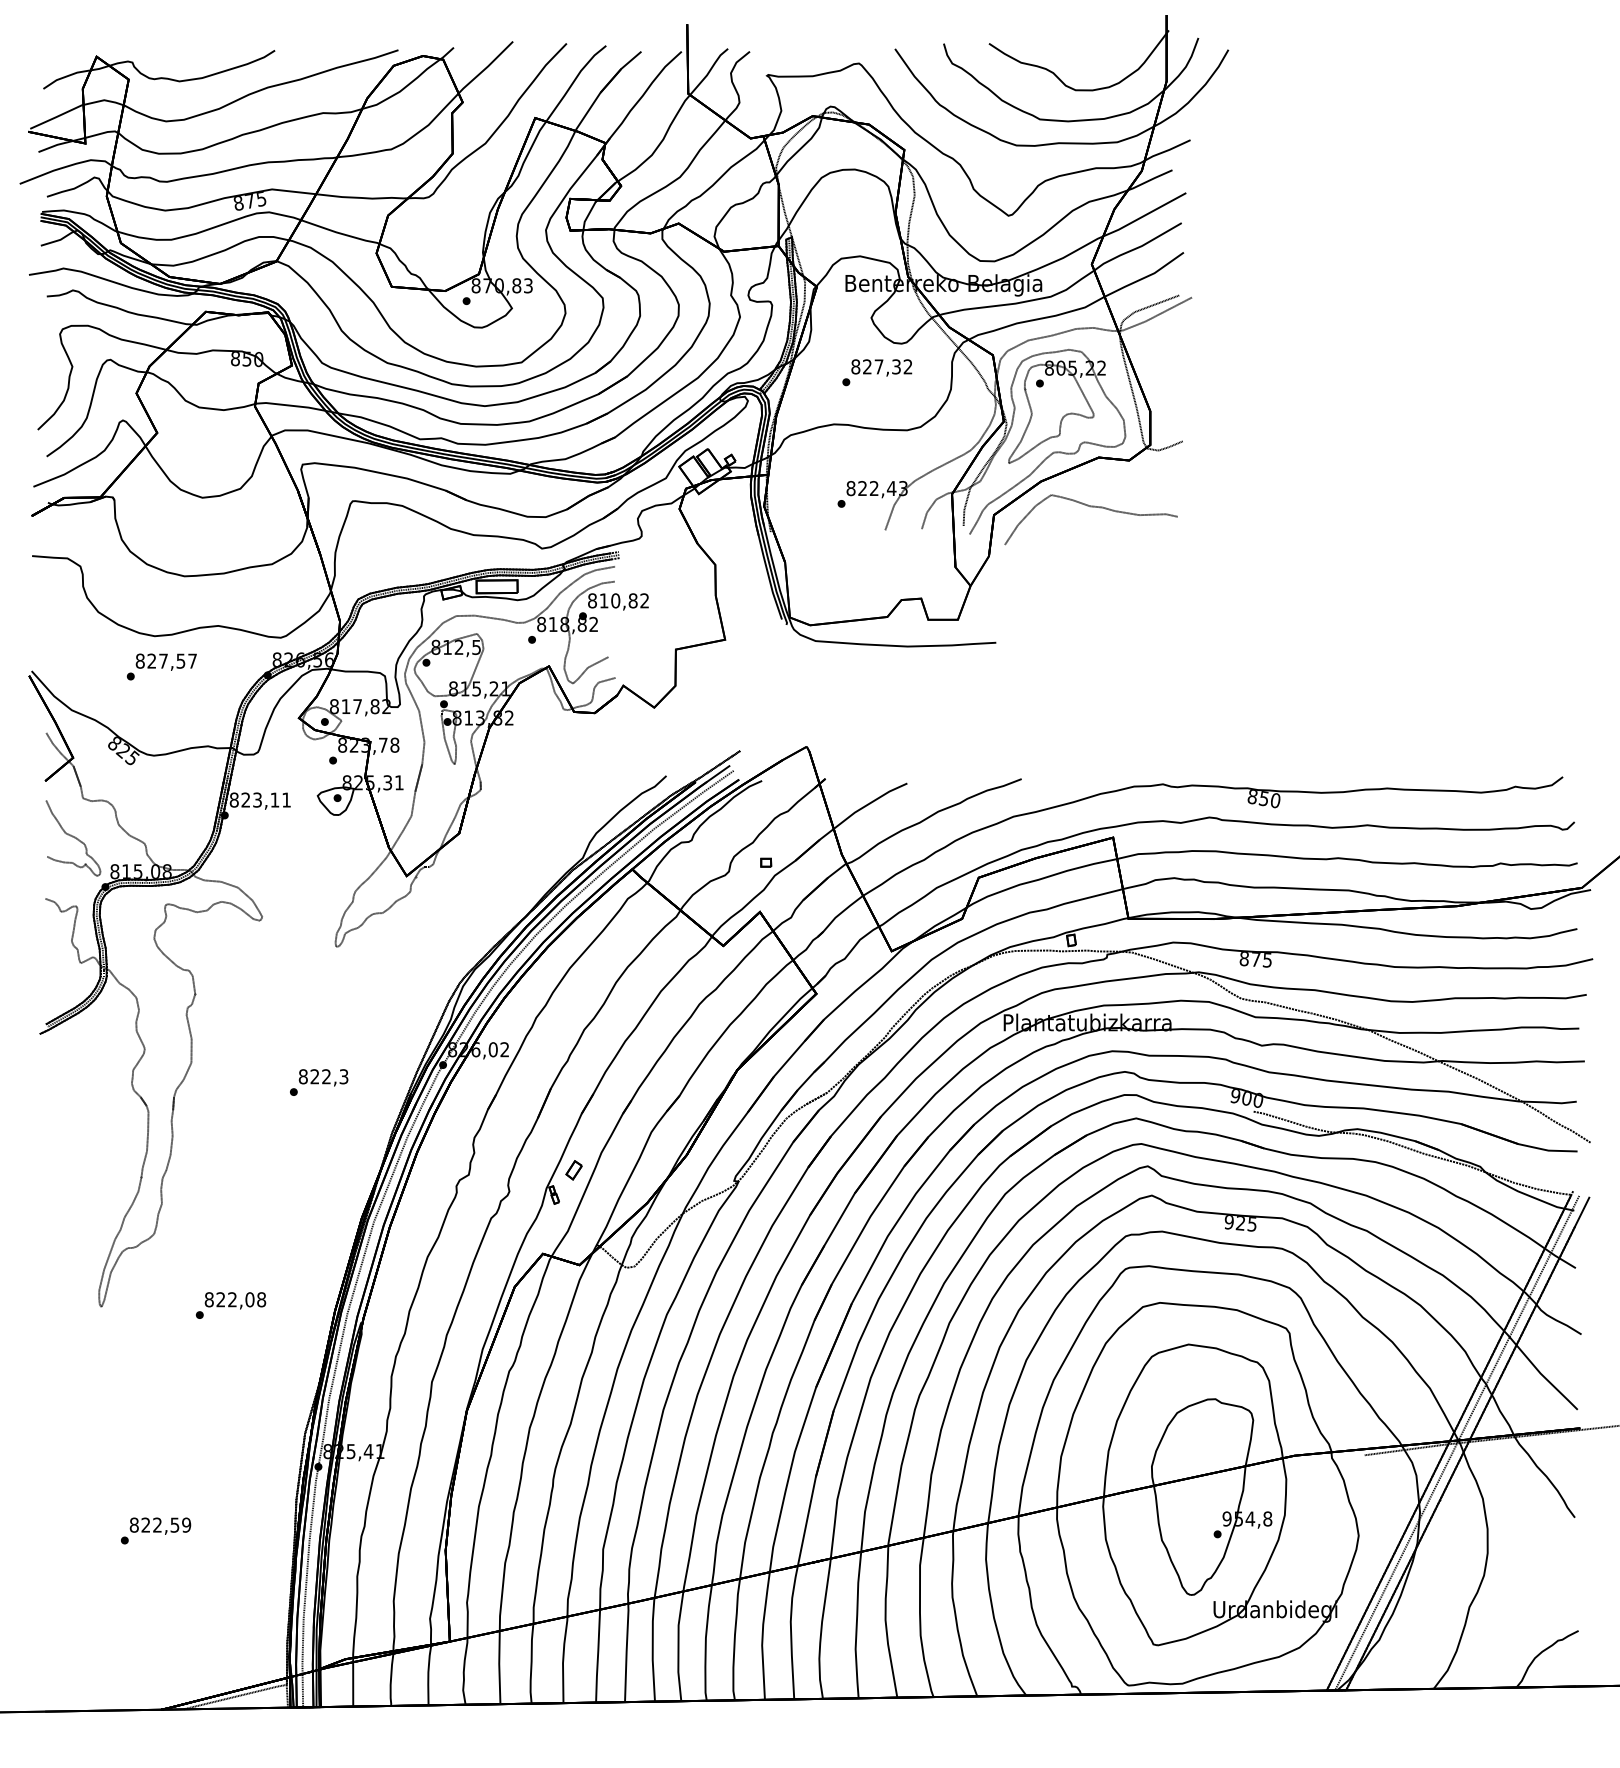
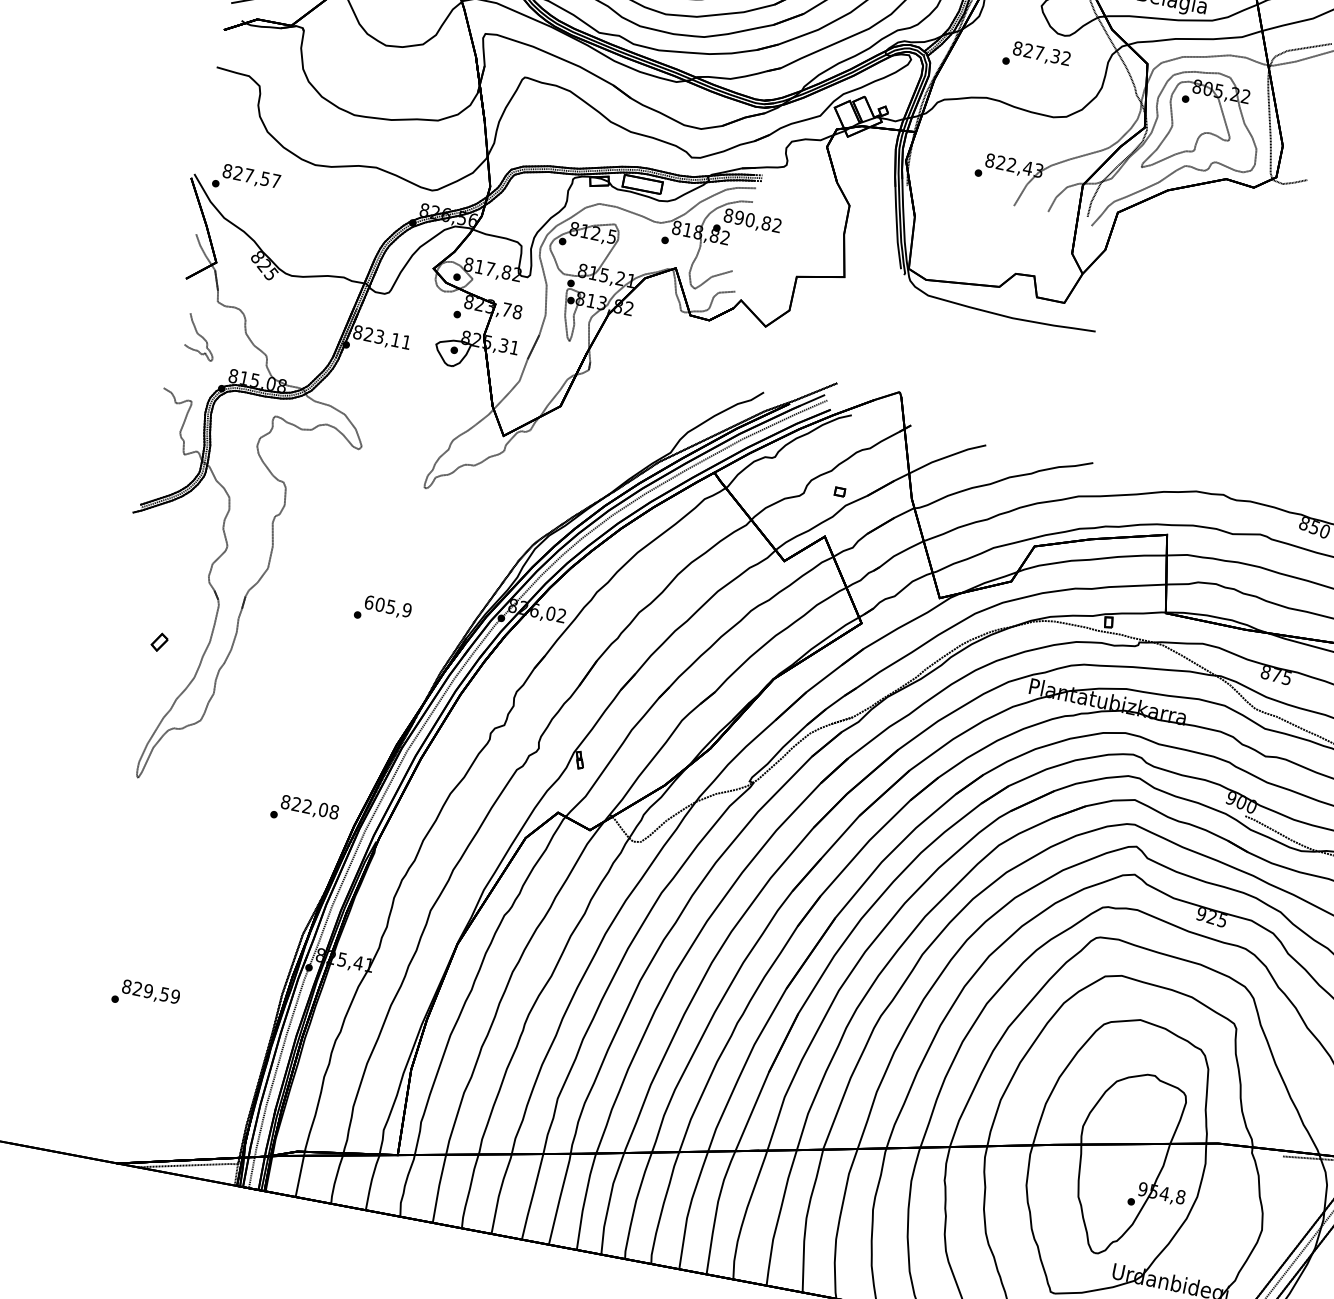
curve: (1090, 507) -> (1208, 223), removed
text: (603, 600) -> (738, 217), 810,82 -> 890,82
text: (161, 666) -> (246, 180), moved
part: (73, 838) -> (201, 337), size x0.6
text: (323, 1076) -> (388, 606), 822,3 -> 605,9
part: (573, 1170) -> (159, 642), moved
text: (230, 1305) -> (304, 811), moved
text: (157, 1524) -> (148, 990), 822,59 -> 829,59

